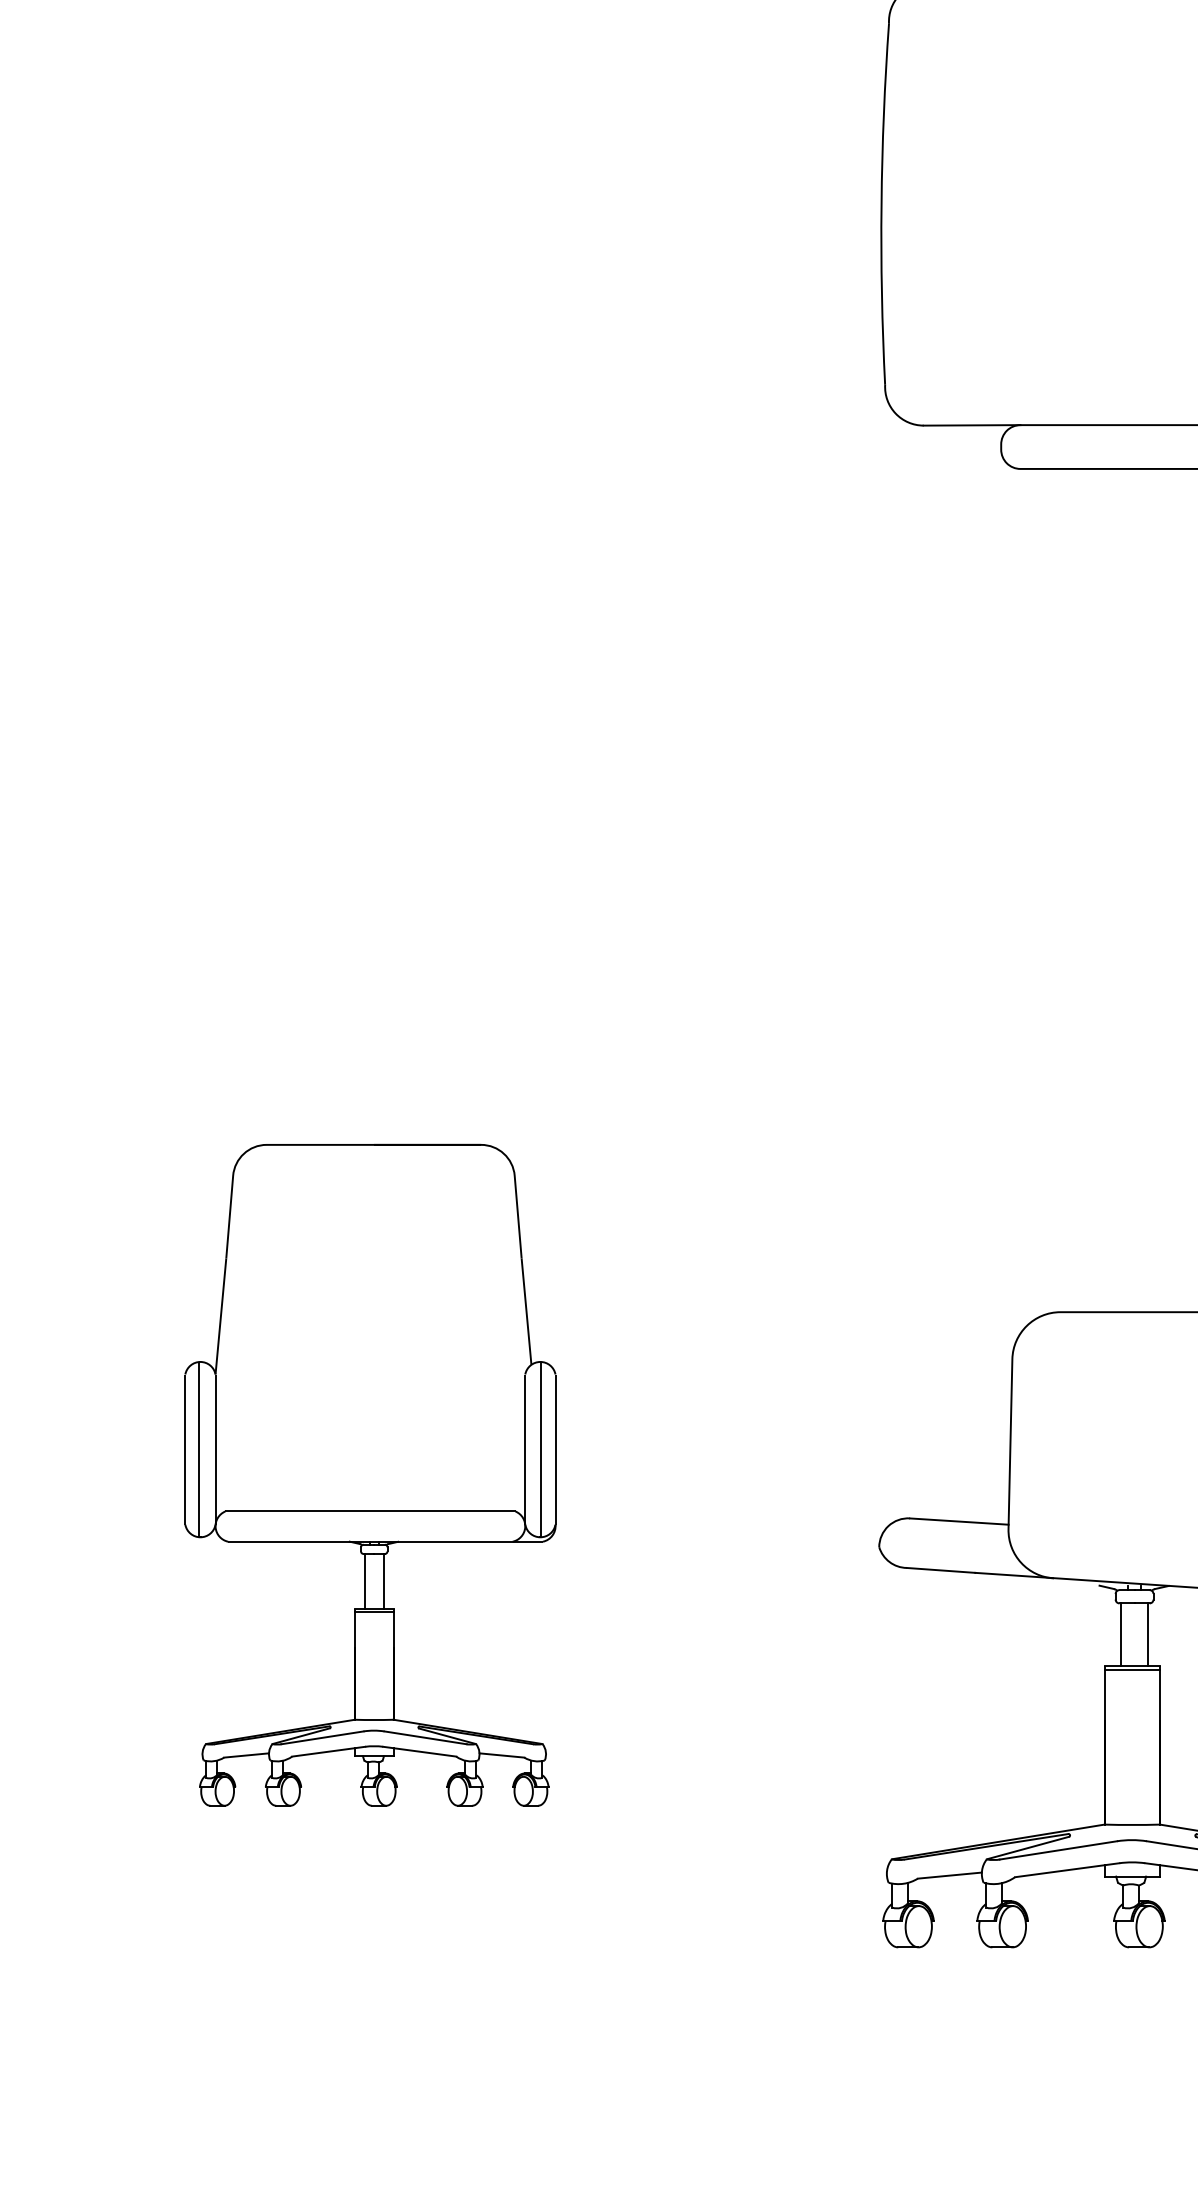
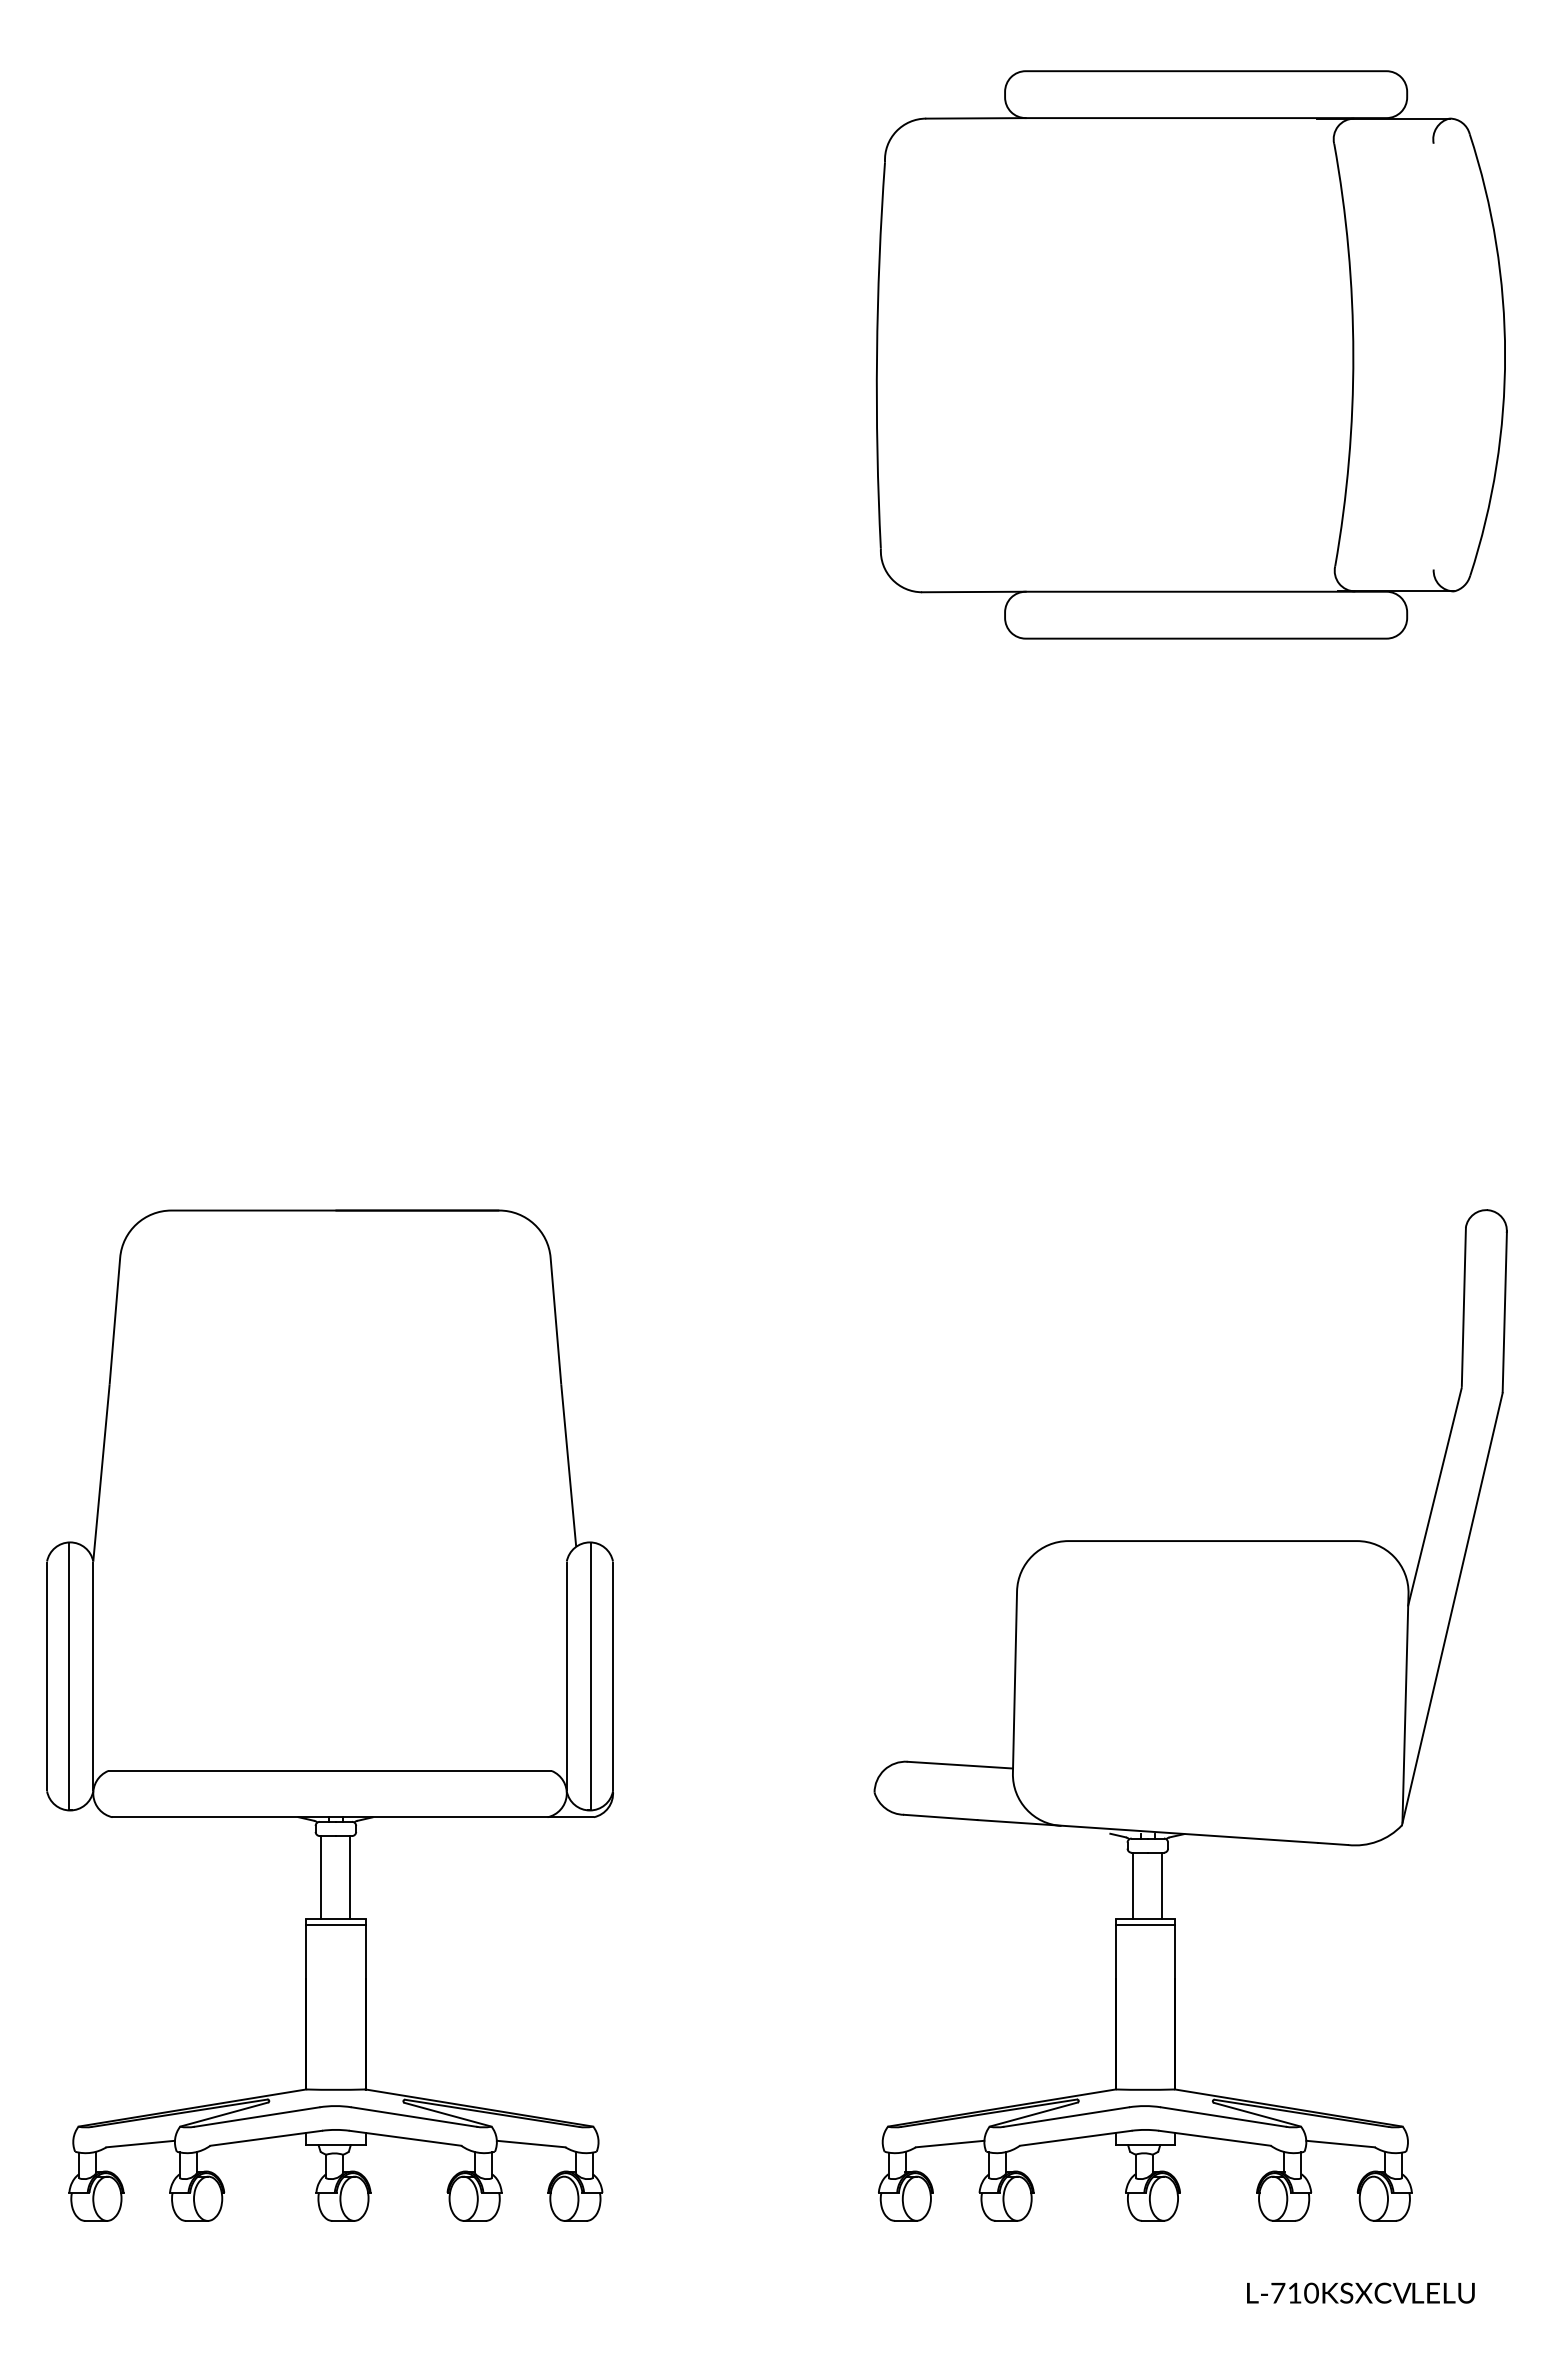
part: (369, 1475) -> (329, 1715), size x1.43

